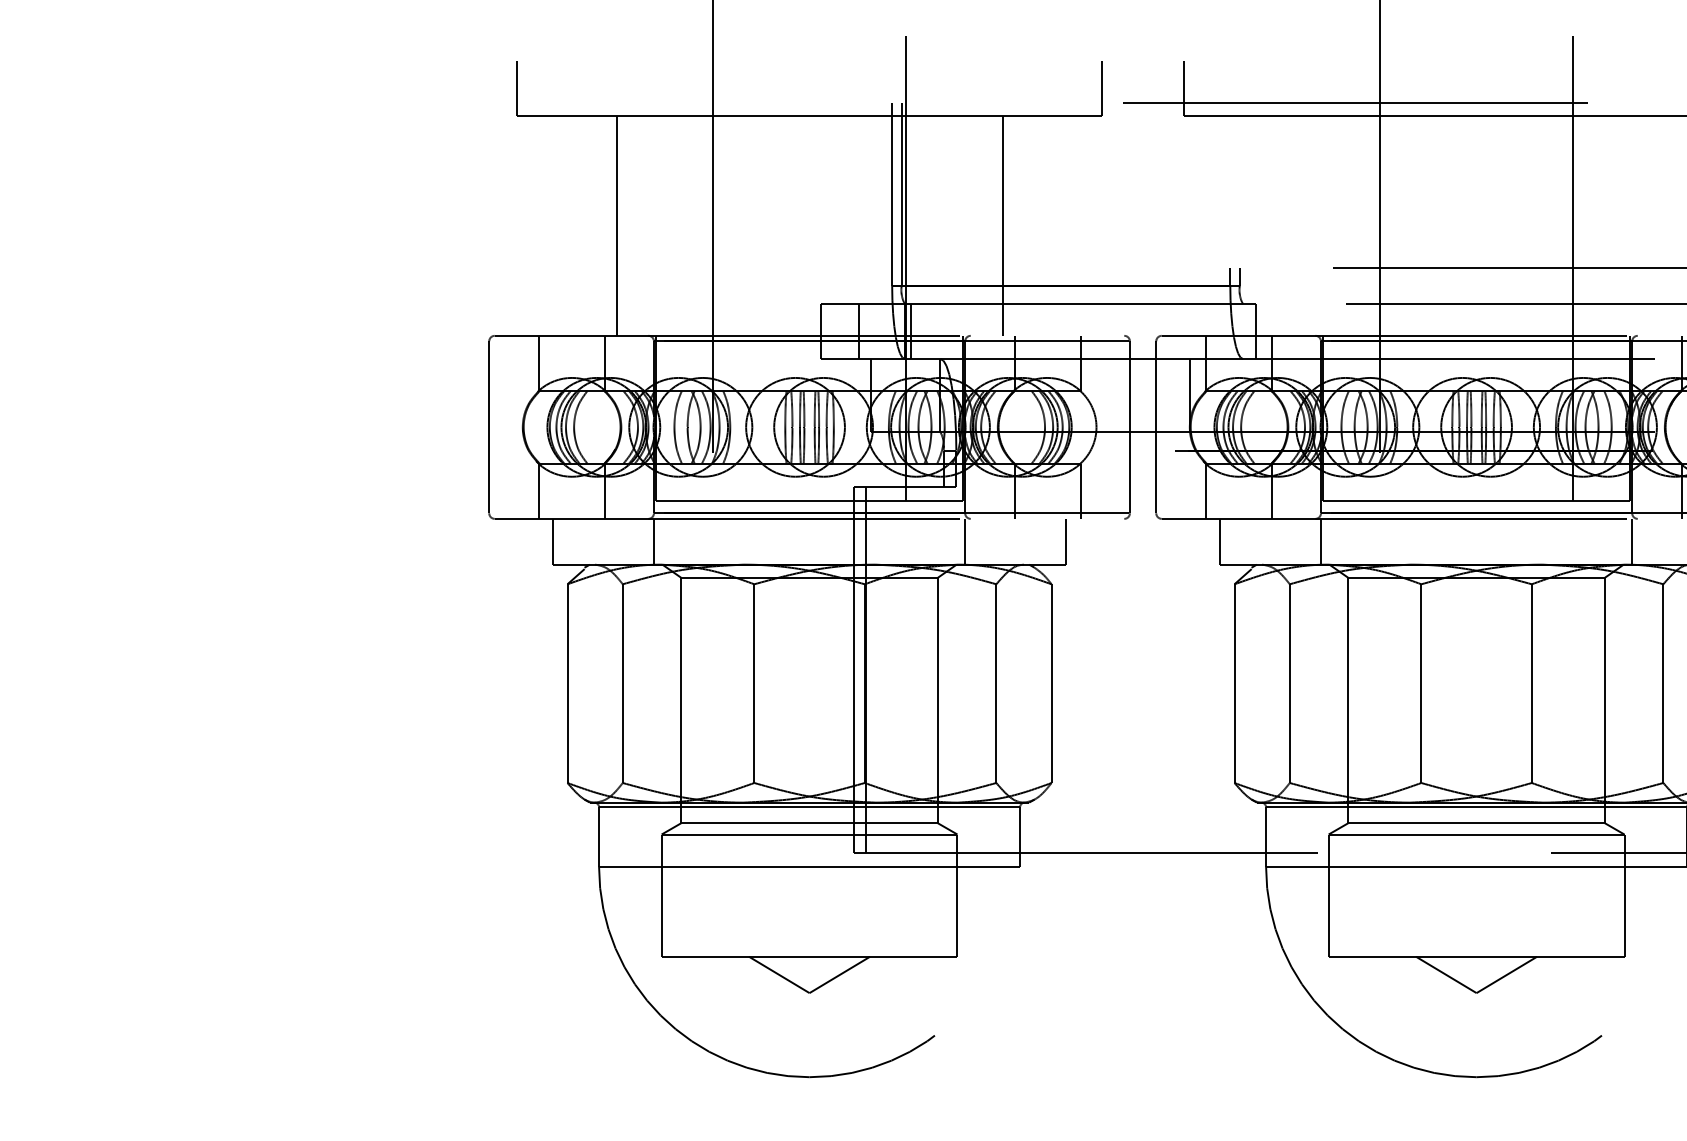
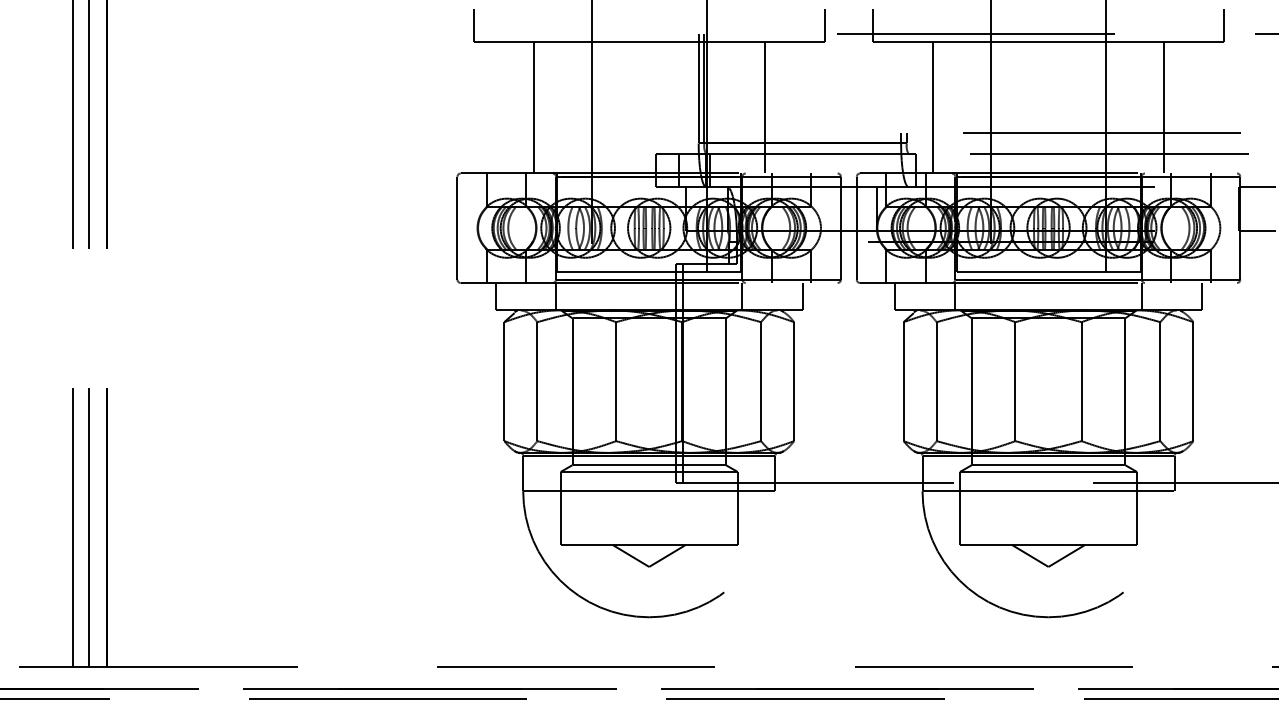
line: (1282, 225) -> (932, 107), added
line: (1670, 225) -> (1164, 107), added

